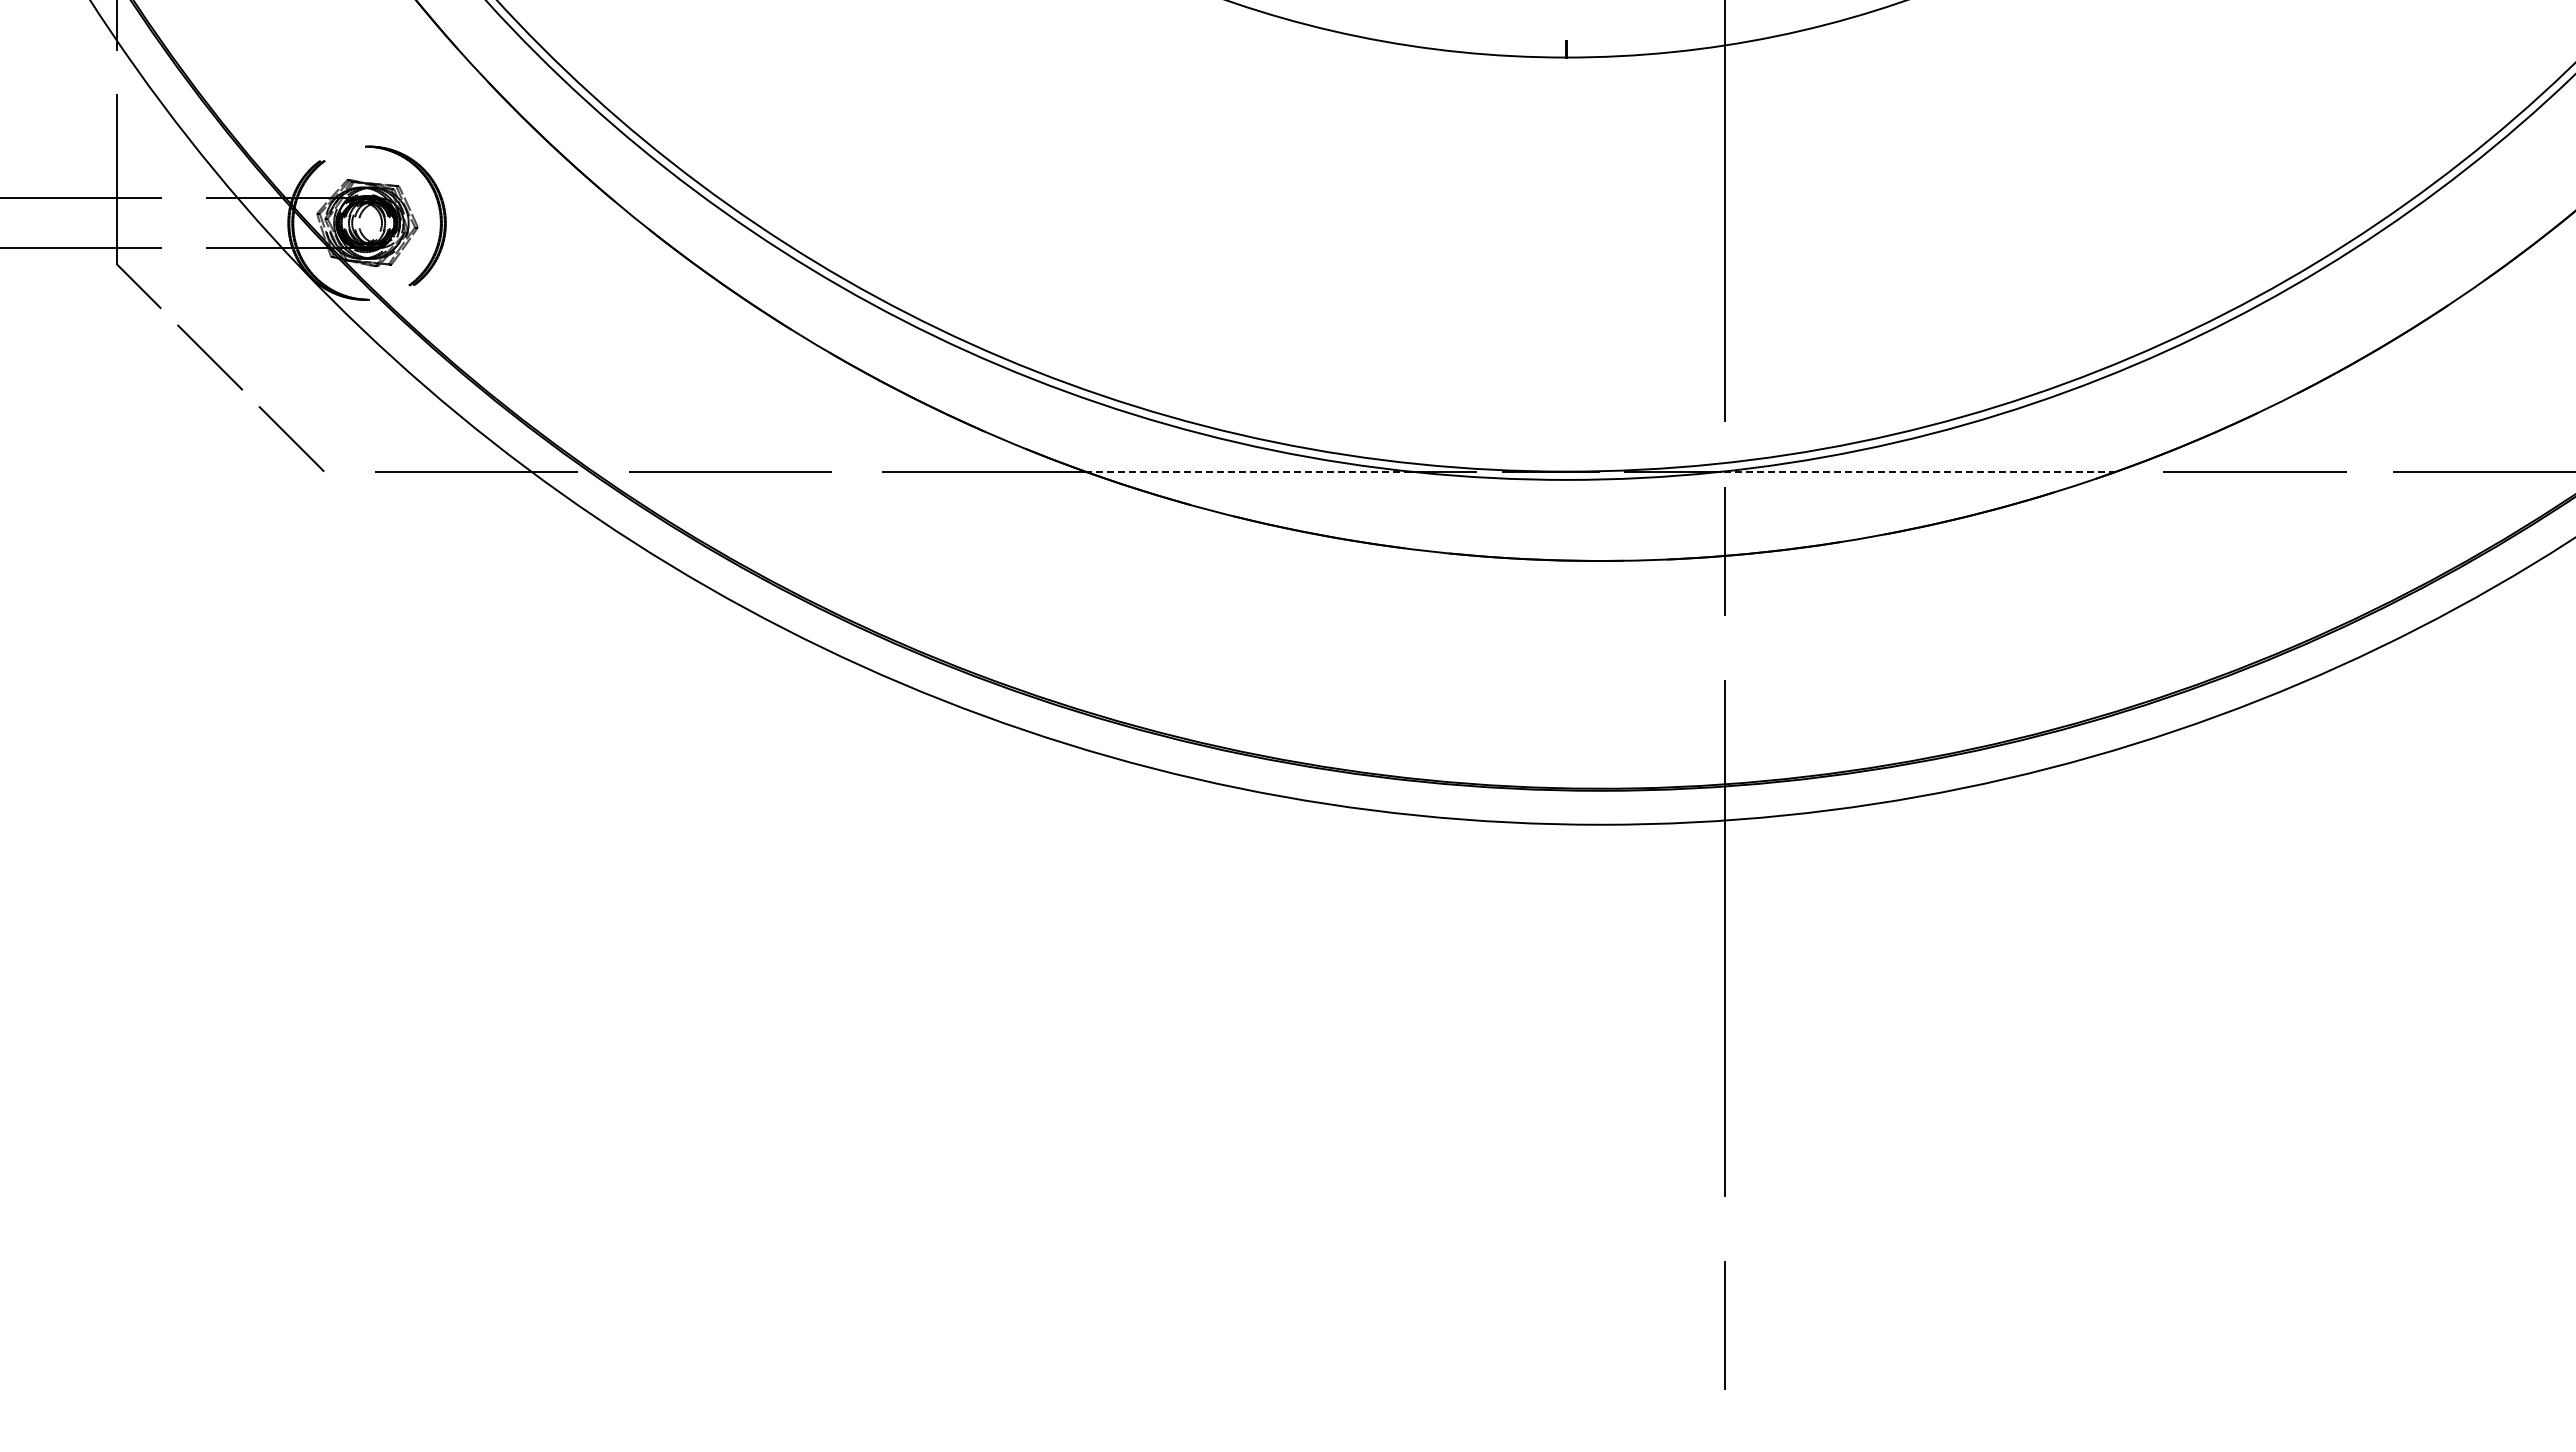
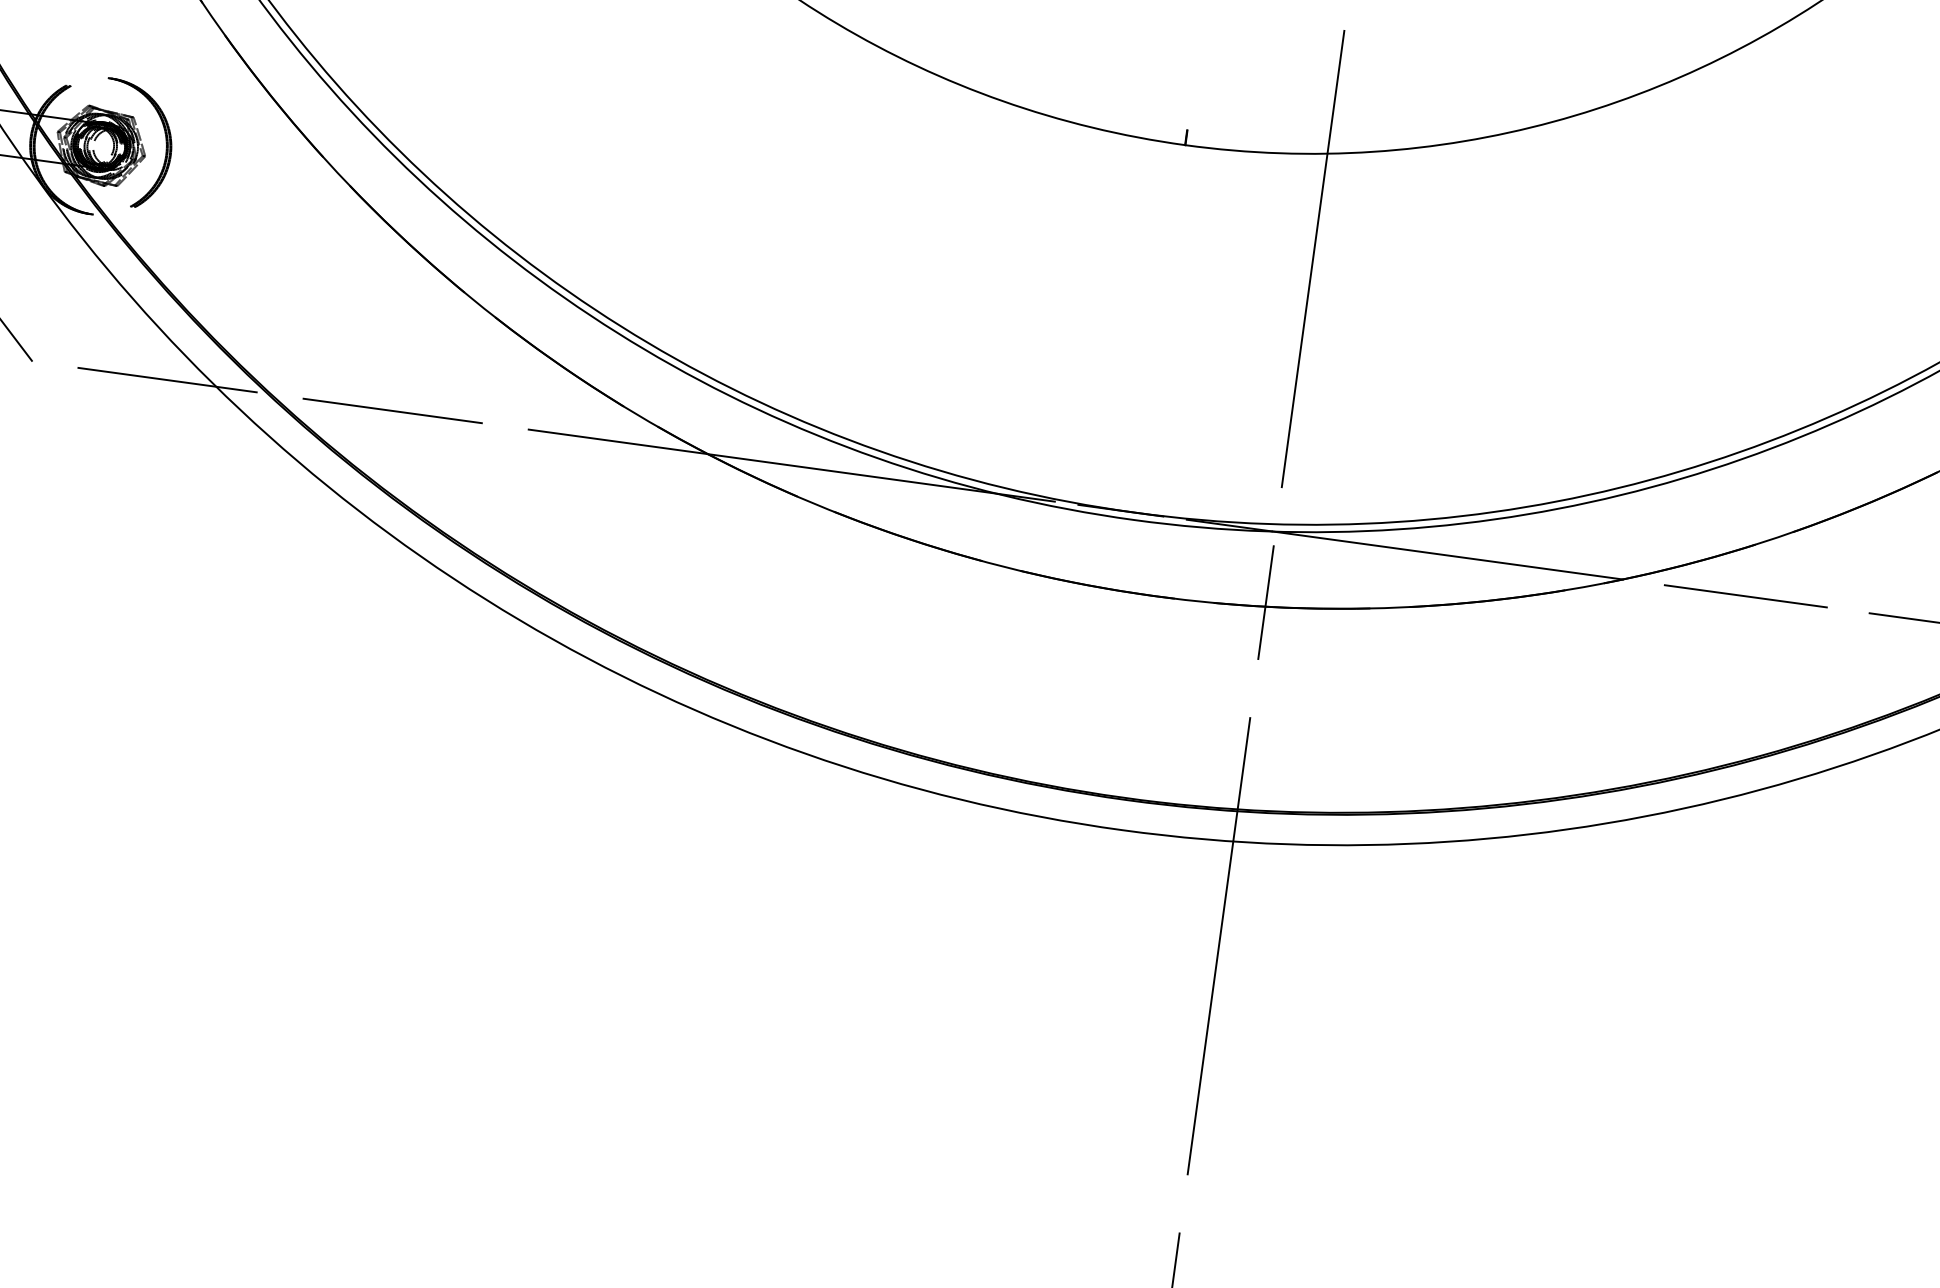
line: (1247, 471) -> (851, 473), dashed -> solid
line: (1918, 471) -> (1447, 555), dashed -> solid

